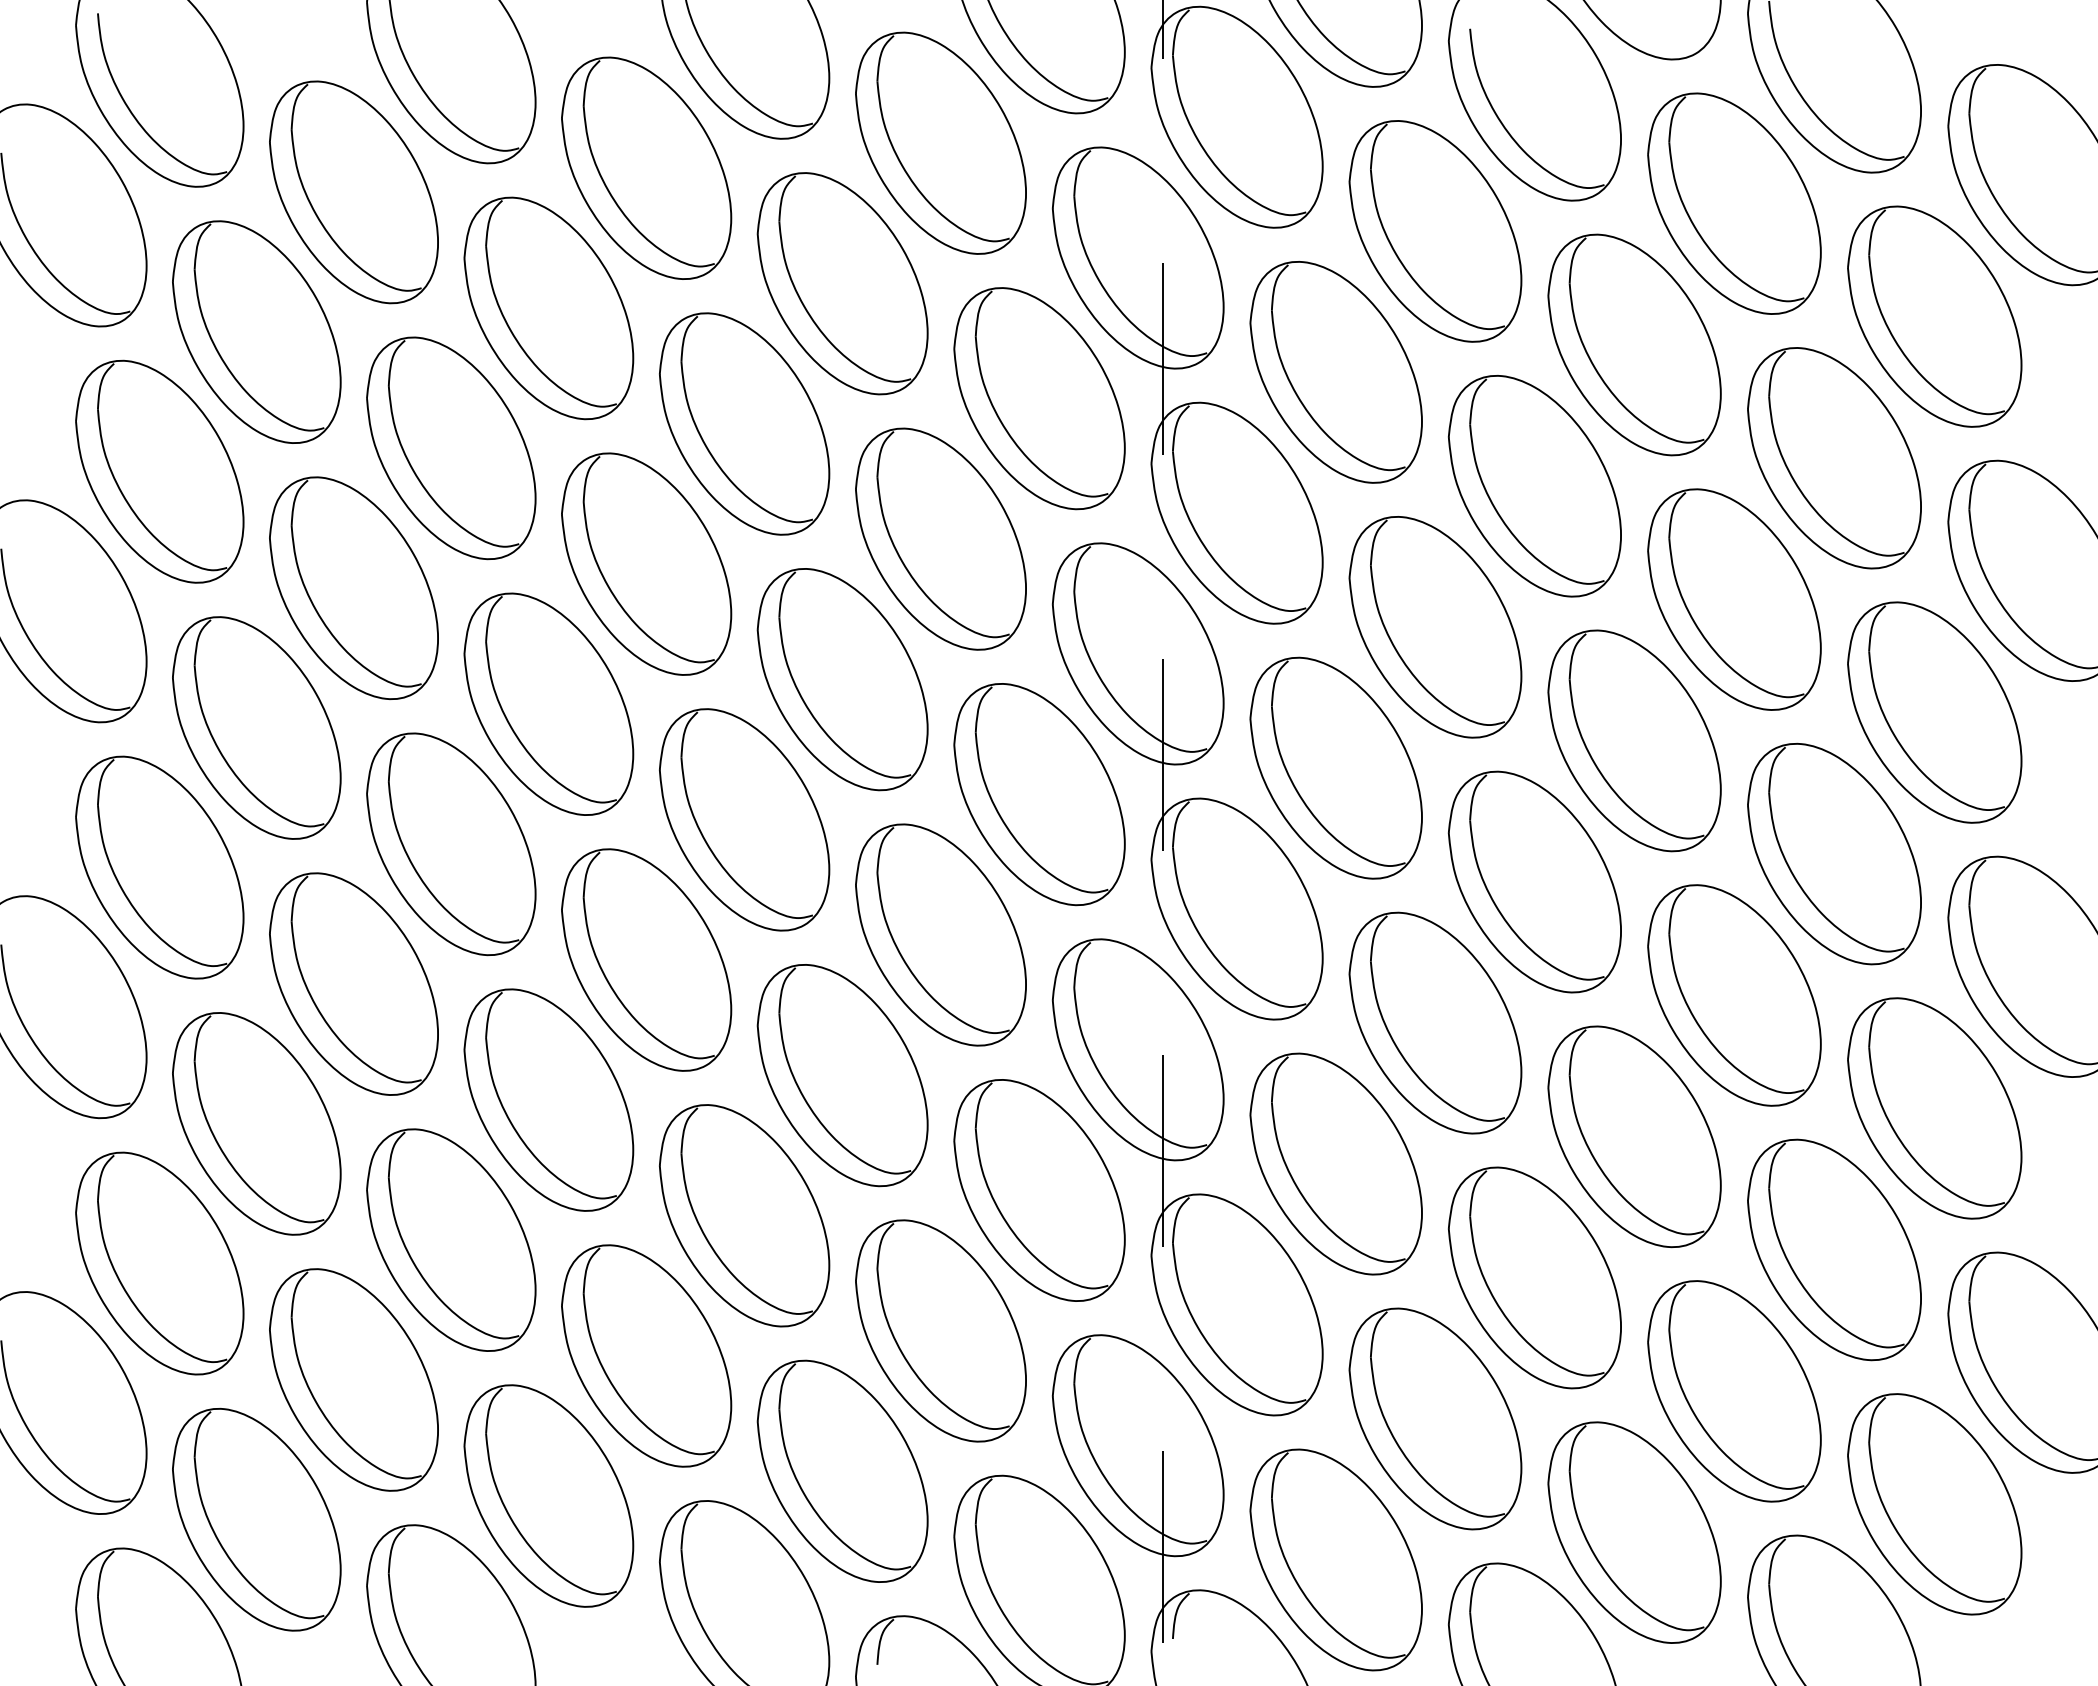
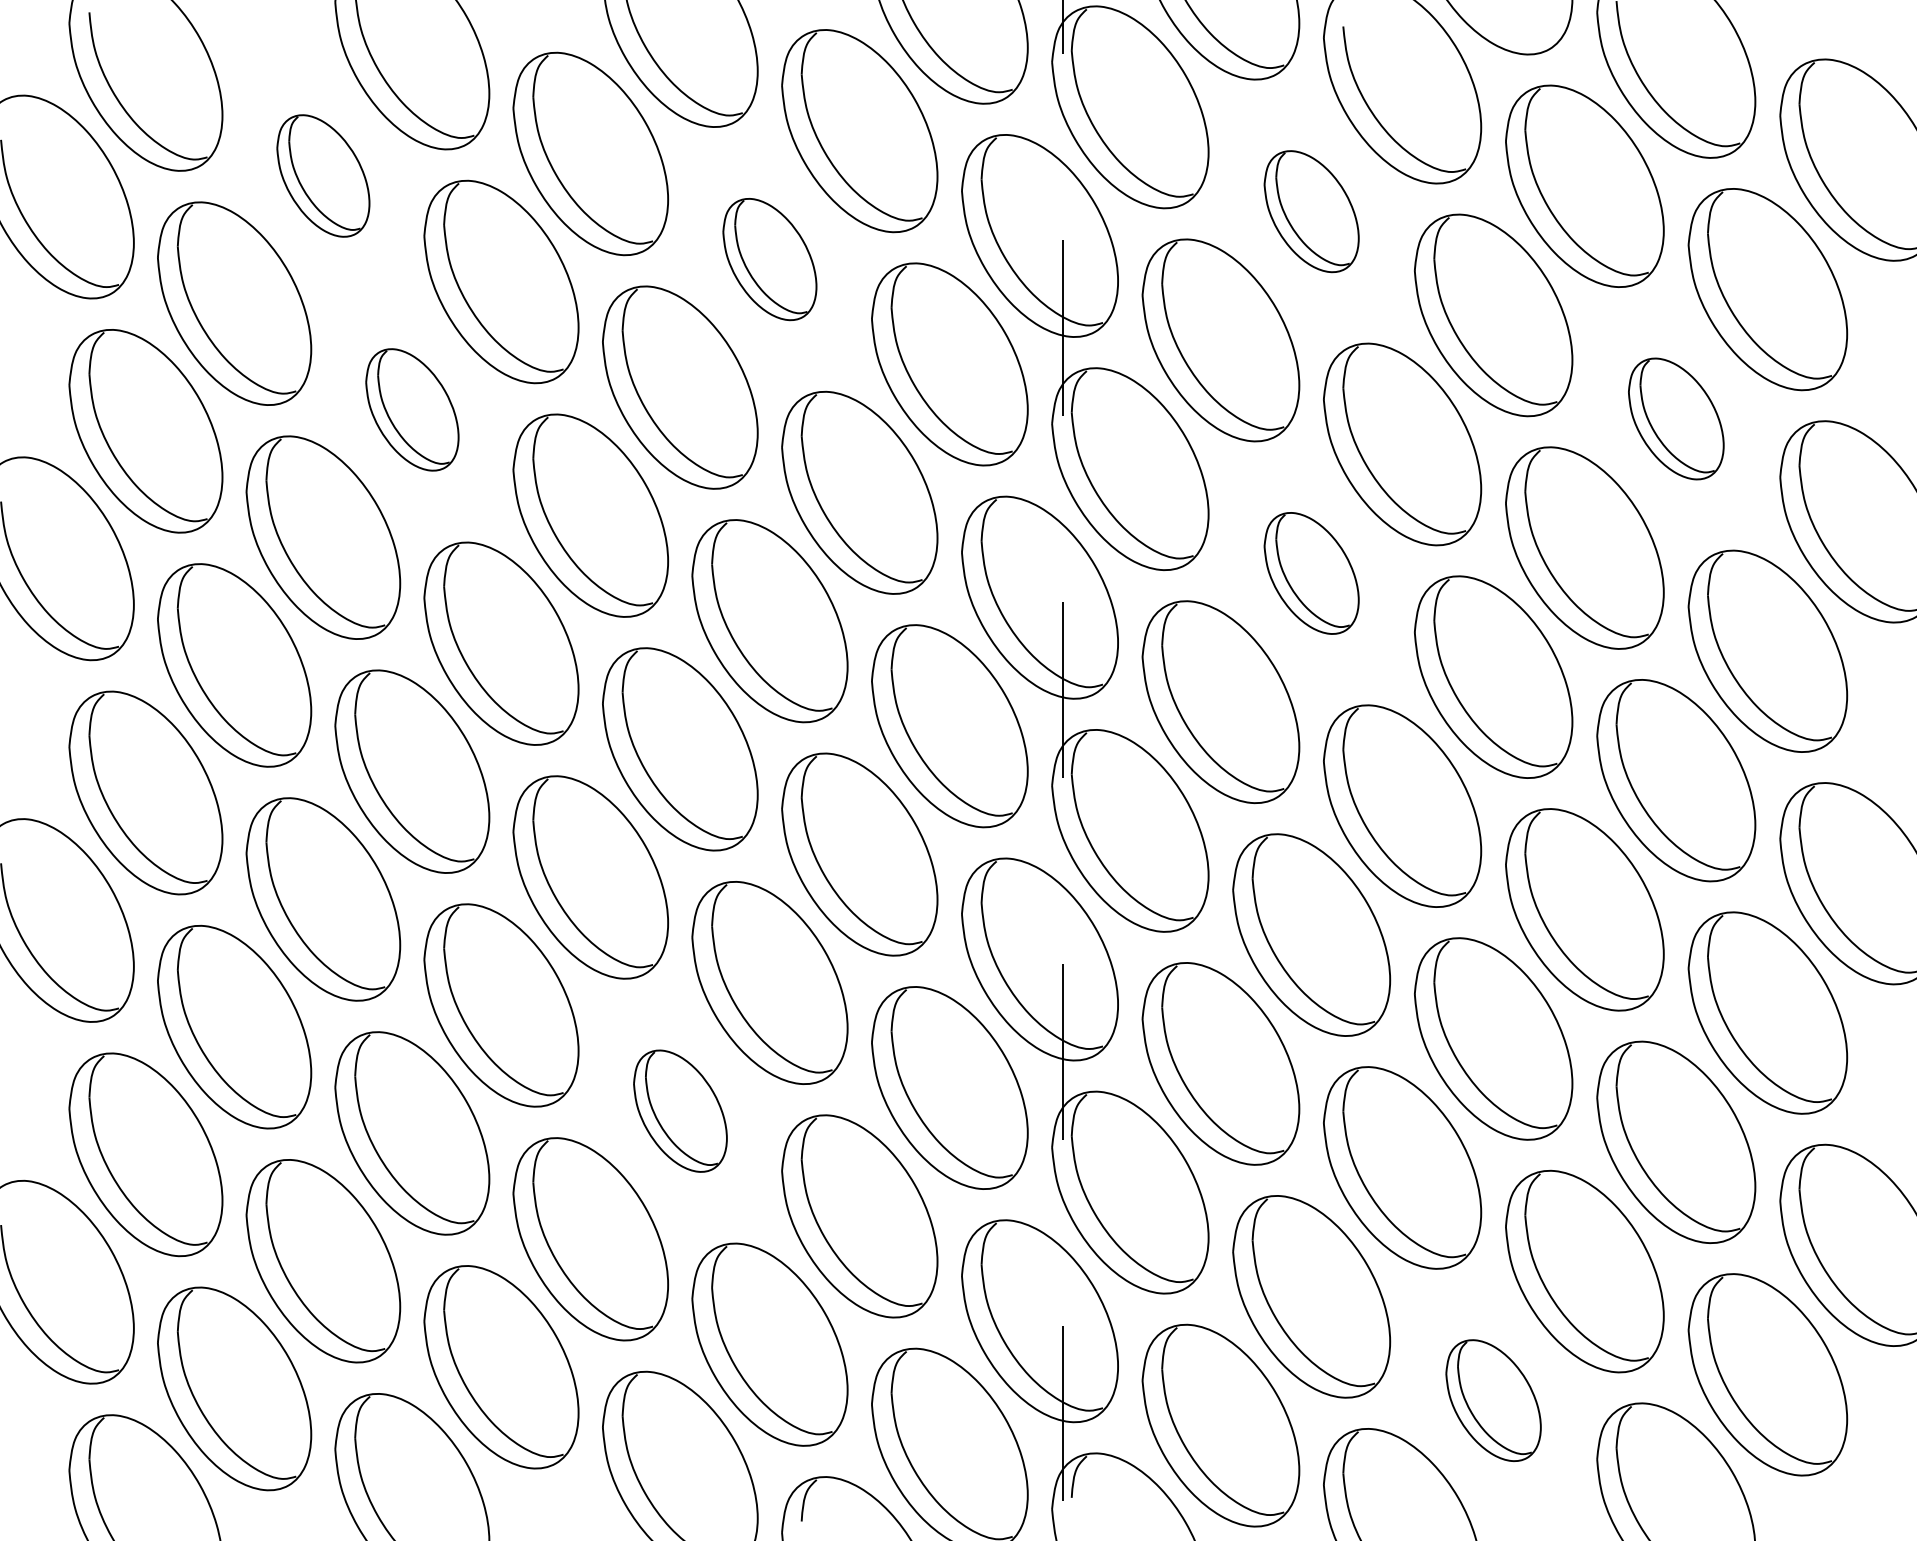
part: (353, 192) -> (322, 176), size x0.6
part: (1435, 231) -> (1311, 211), size x0.6
part: (842, 283) -> (769, 259), size x0.6
part: (451, 448) -> (412, 410), size x0.6
part: (1834, 458) -> (1676, 419), size x0.6
part: (1435, 627) -> (1311, 573), size x0.6
part: (744, 1215) -> (680, 1110), size x0.6
part: (1634, 1532) -> (1493, 1400), size x0.6

